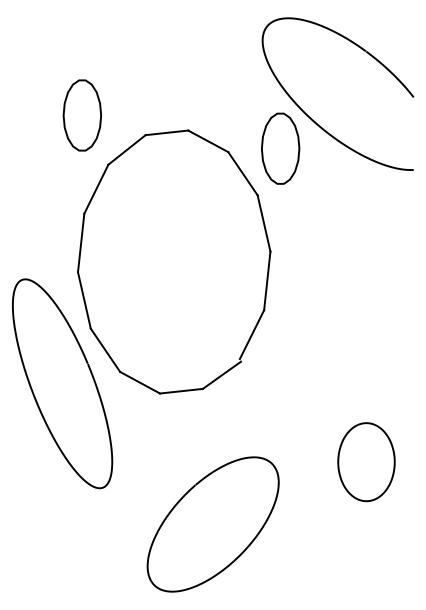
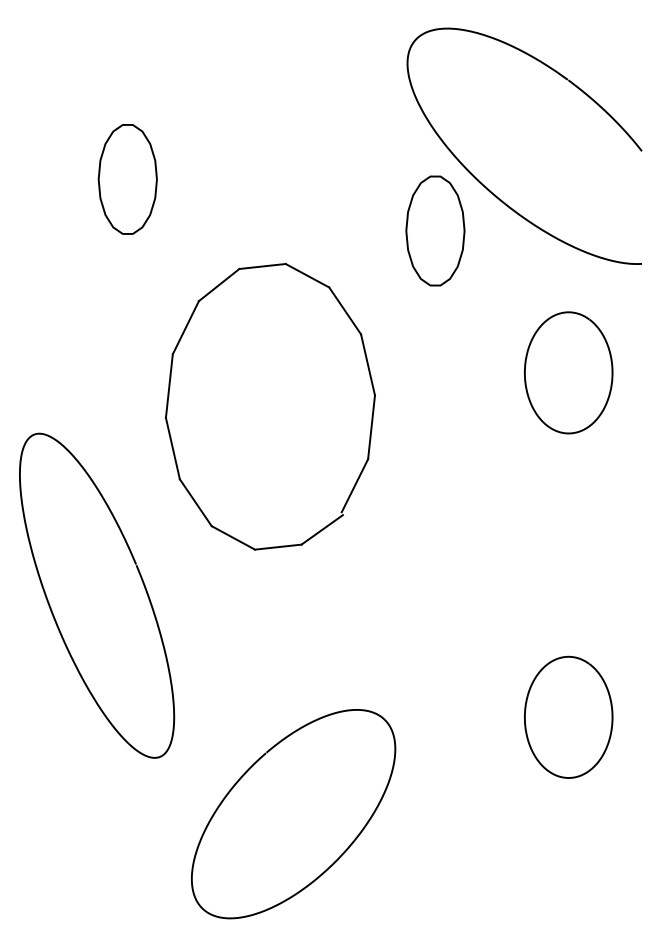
curve: (339, 240) -> (526, 373), added
part: (174, 261) -> (270, 405), size x0.7
curve: (183, 498) -> (247, 773), moved

